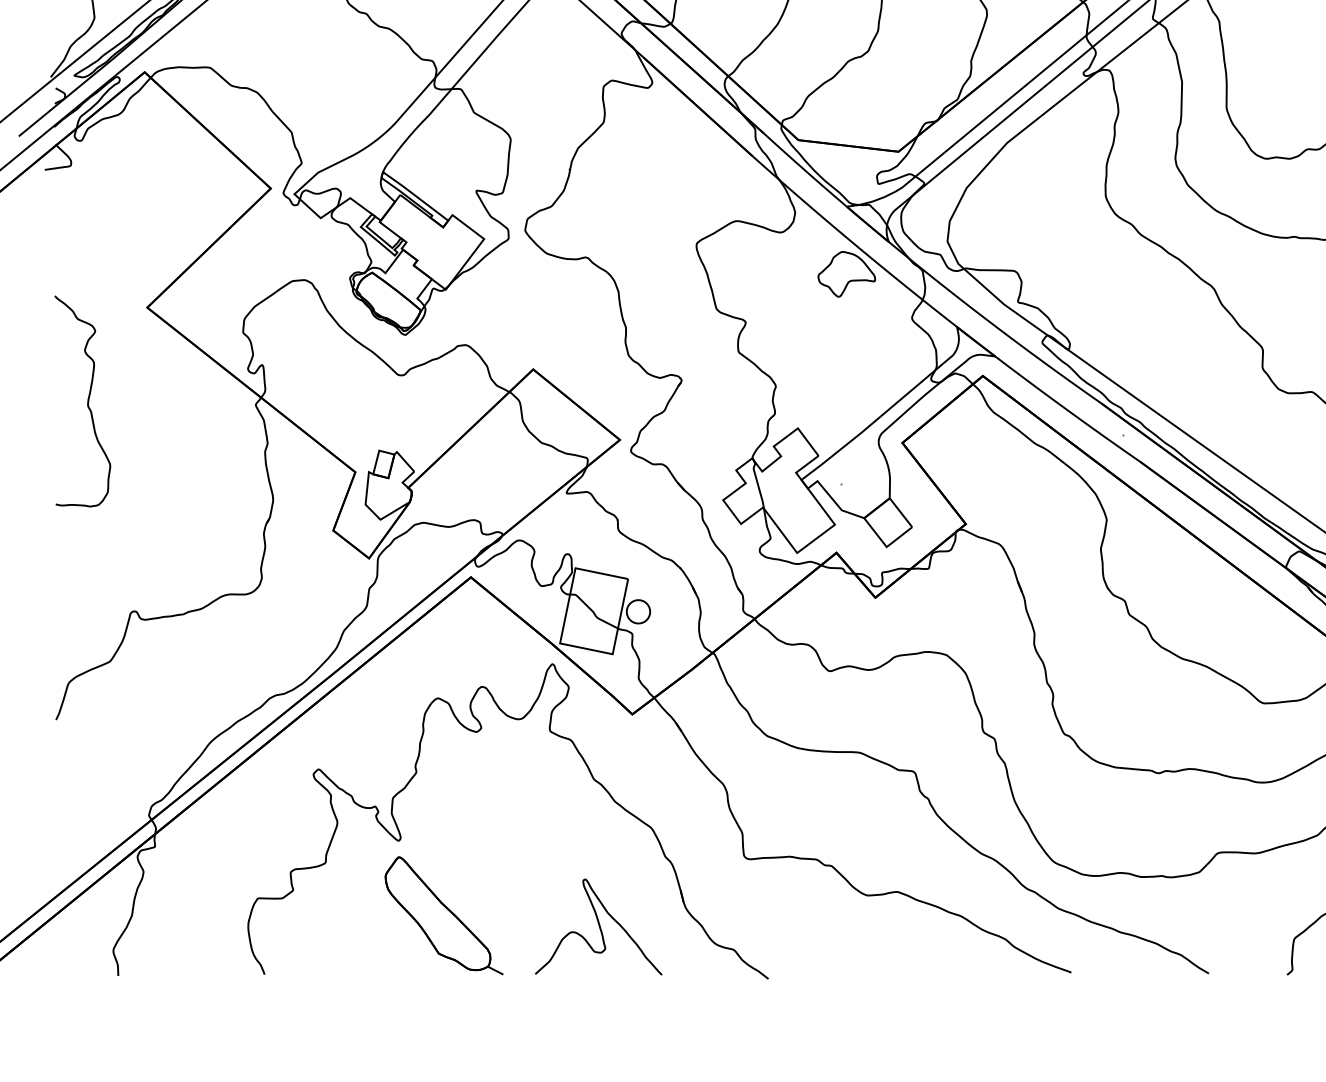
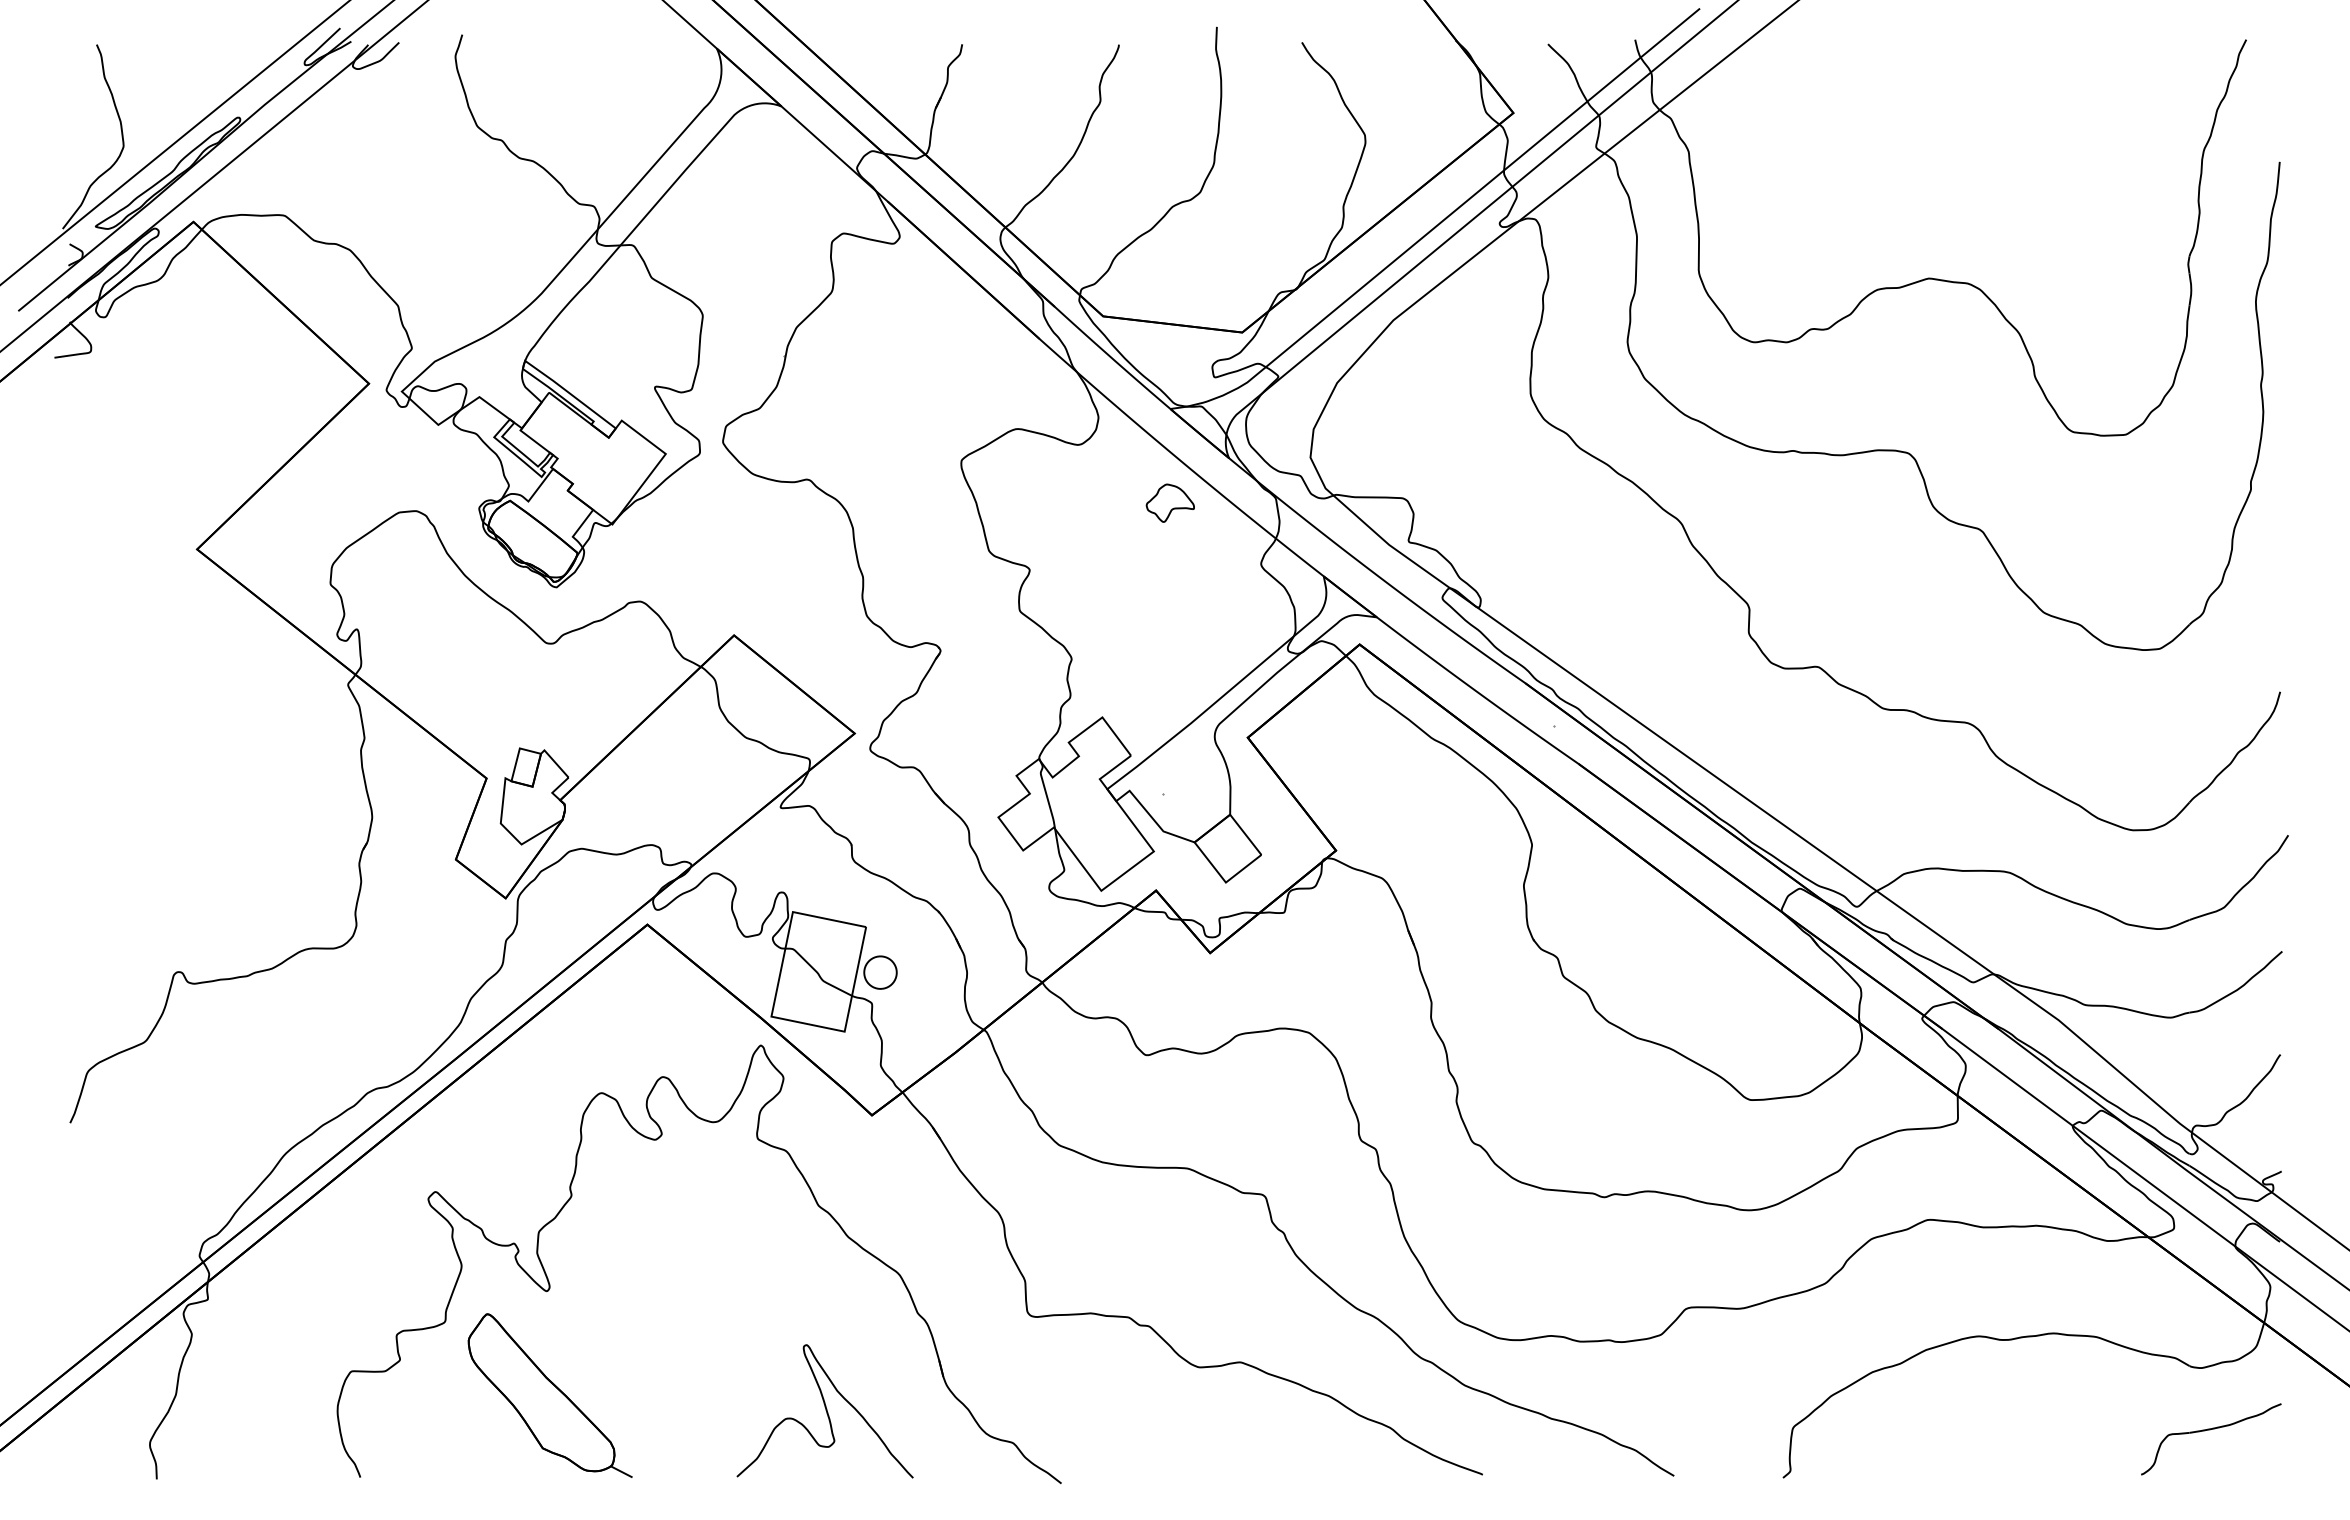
part: (846, 274) -> (1170, 503), size x0.6
curve: (87, 402) -> (113, 681), removed
part: (443, 915) -> (549, 1395), moved

